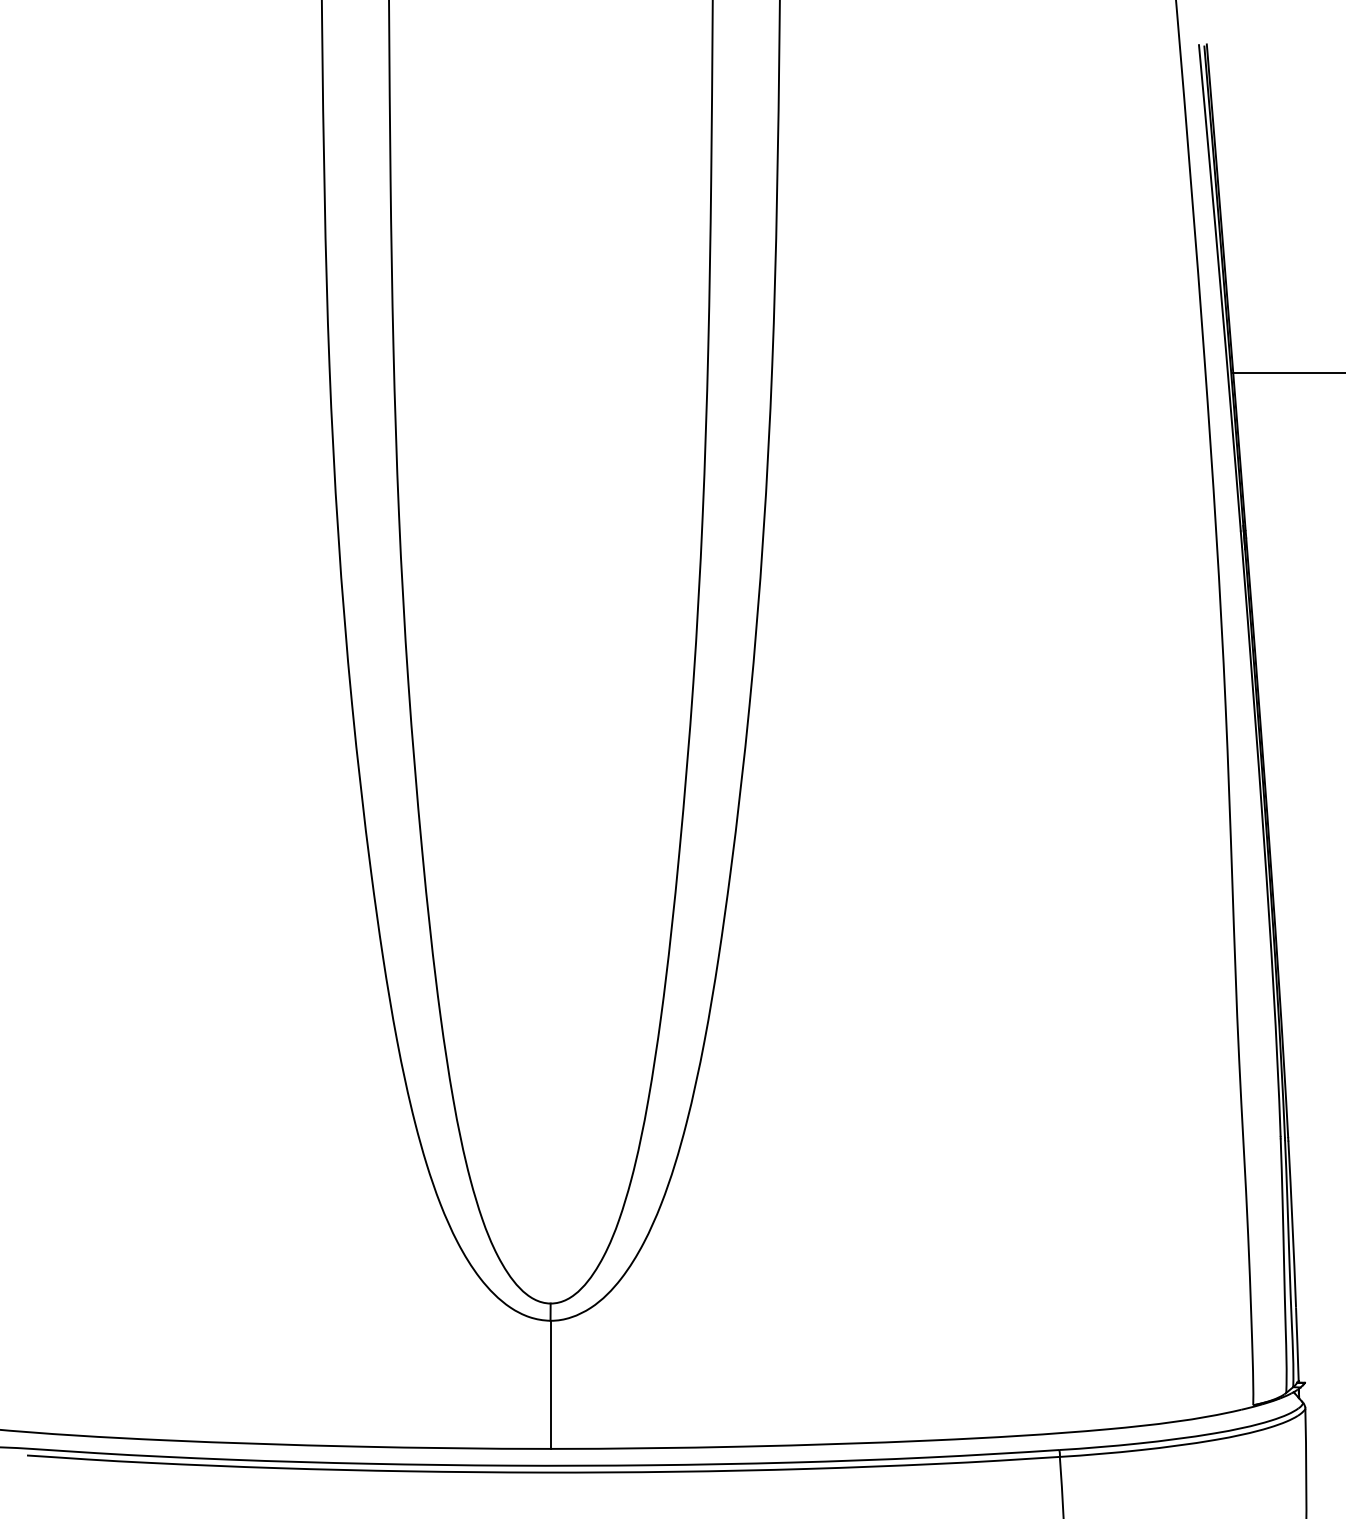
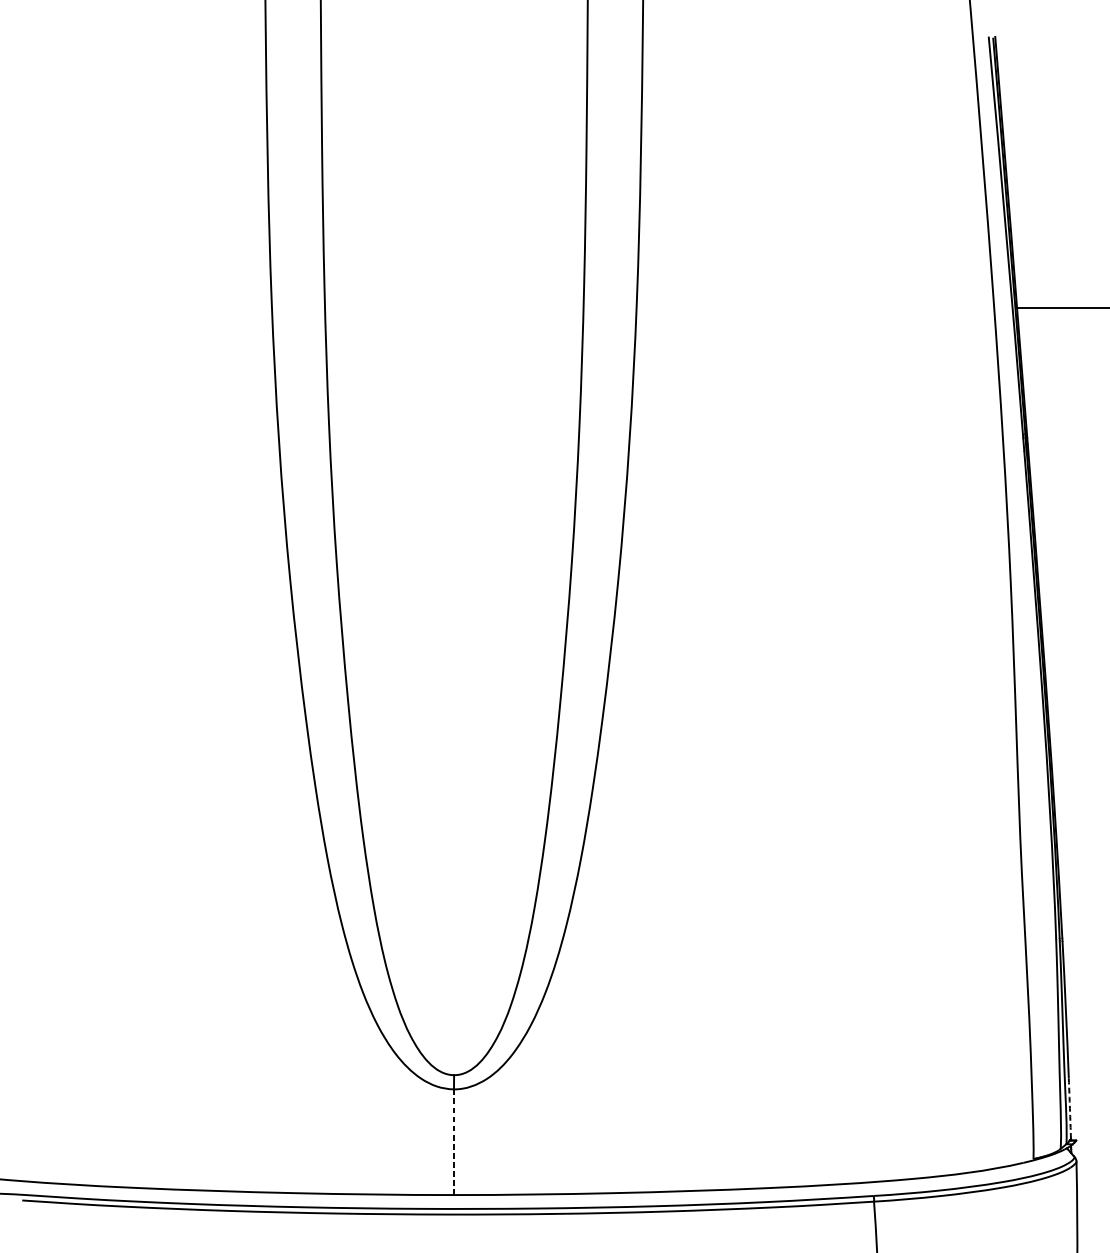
arc: (1297, 1344) -> (1070, 1108), solid -> dashed
line: (550, 1385) -> (453, 1142), solid -> dashed

